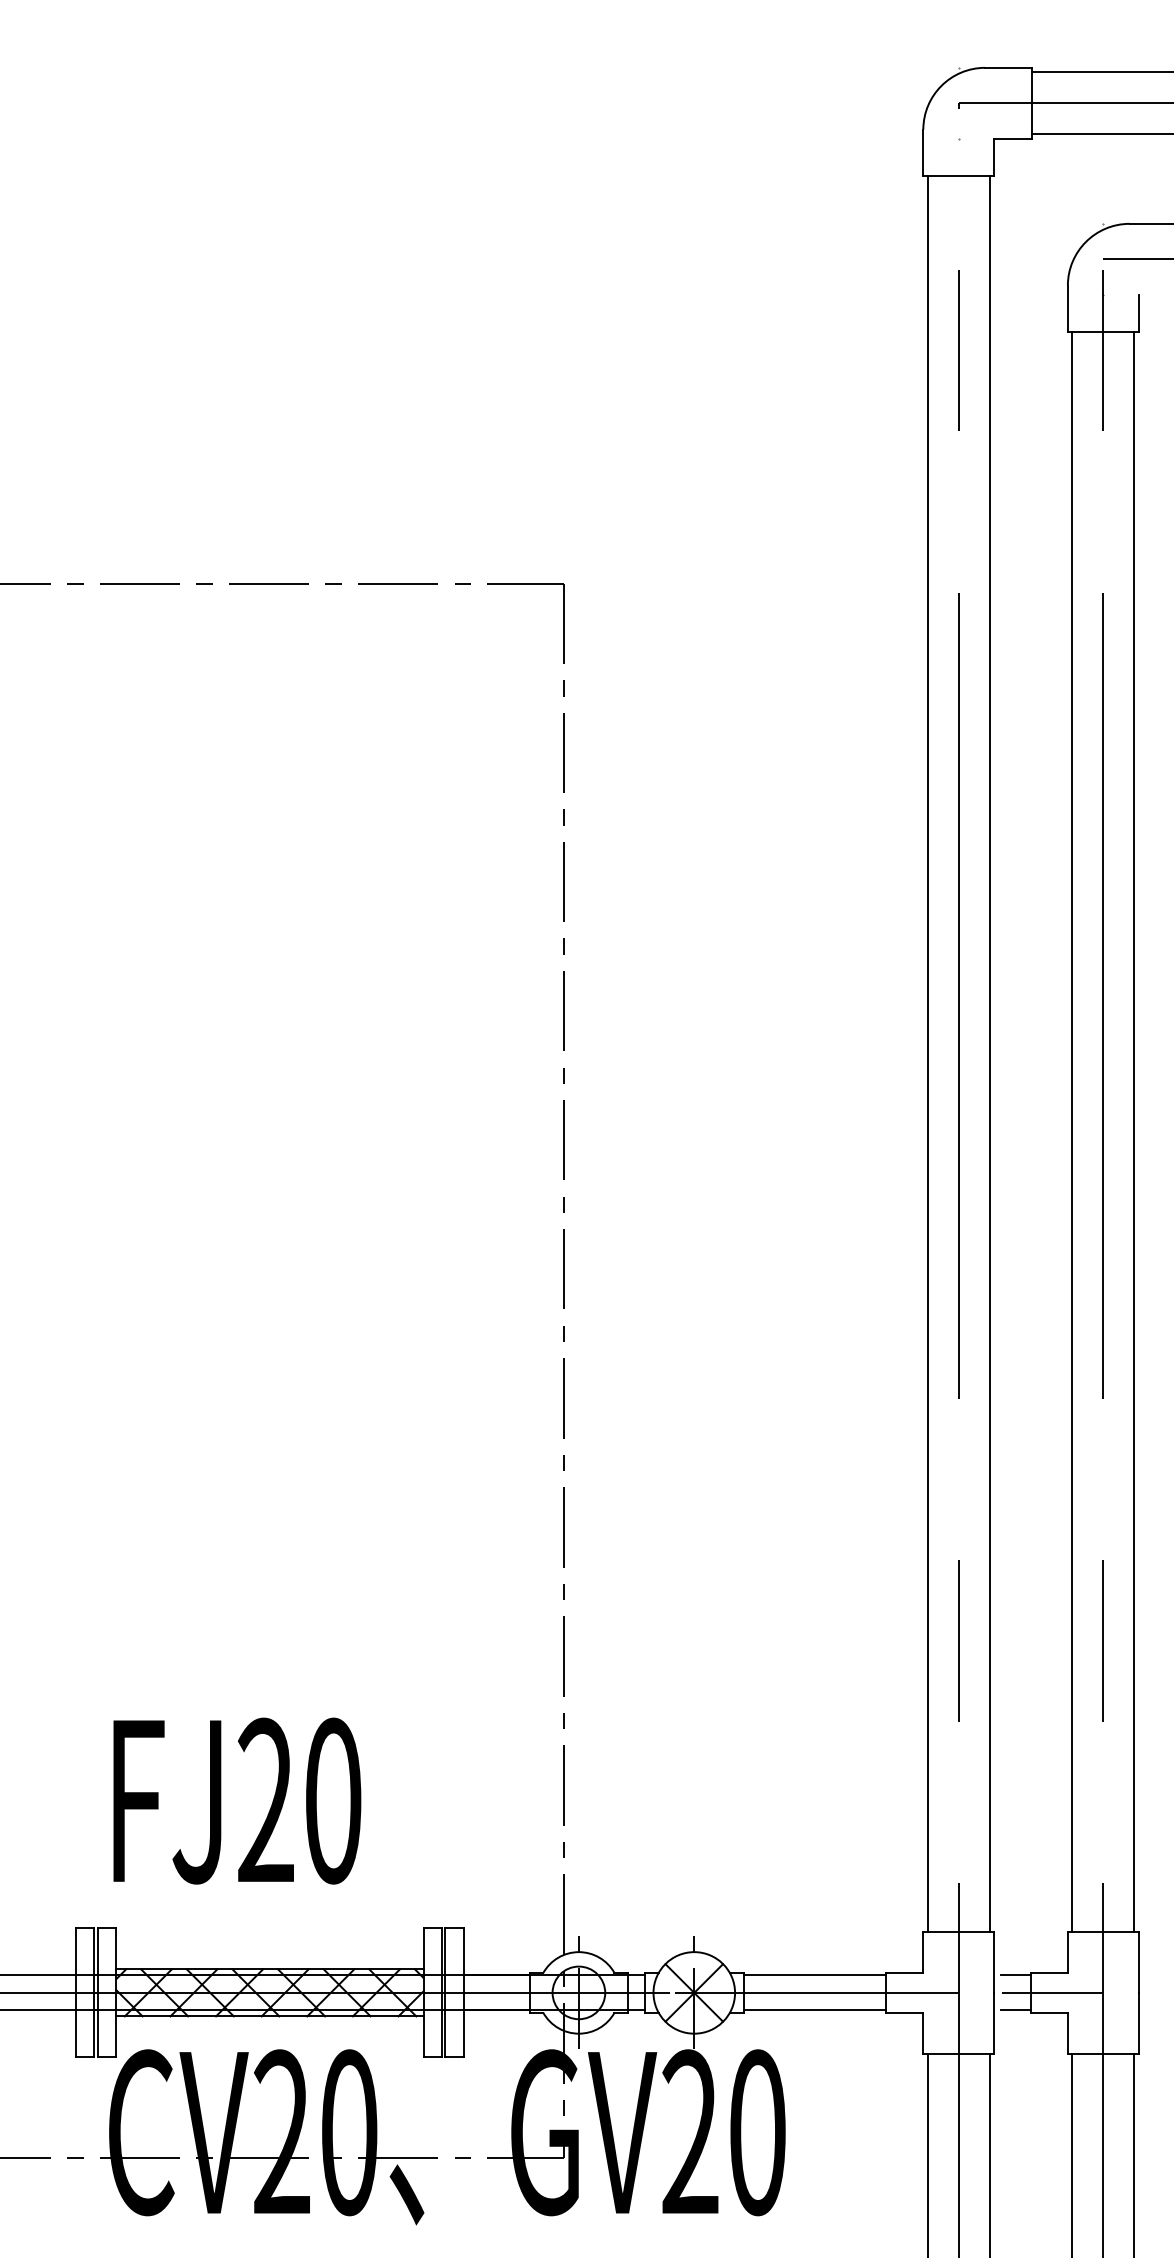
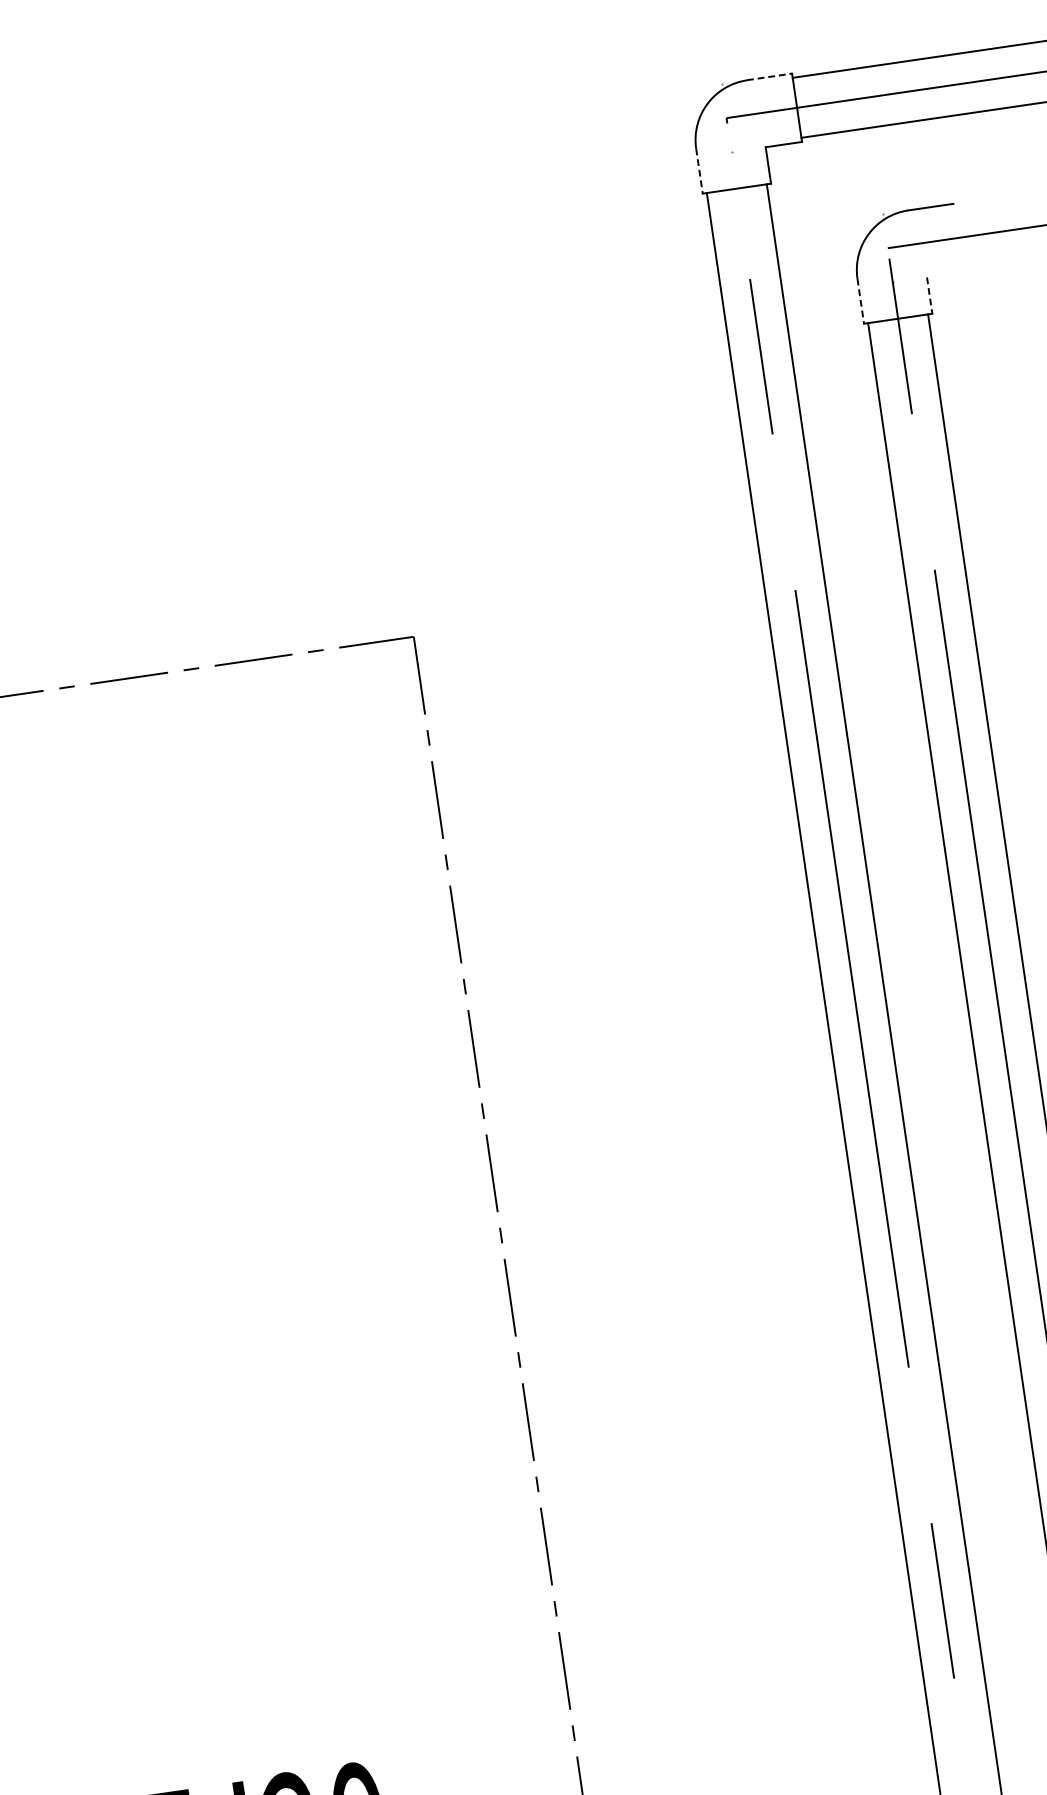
line: (1009, 67) -> (770, 76), solid -> dashed
line: (923, 153) -> (699, 171), solid -> dashed
line: (1067, 309) -> (860, 301), solid -> dashed
line: (1138, 313) -> (929, 295), solid -> dashed

